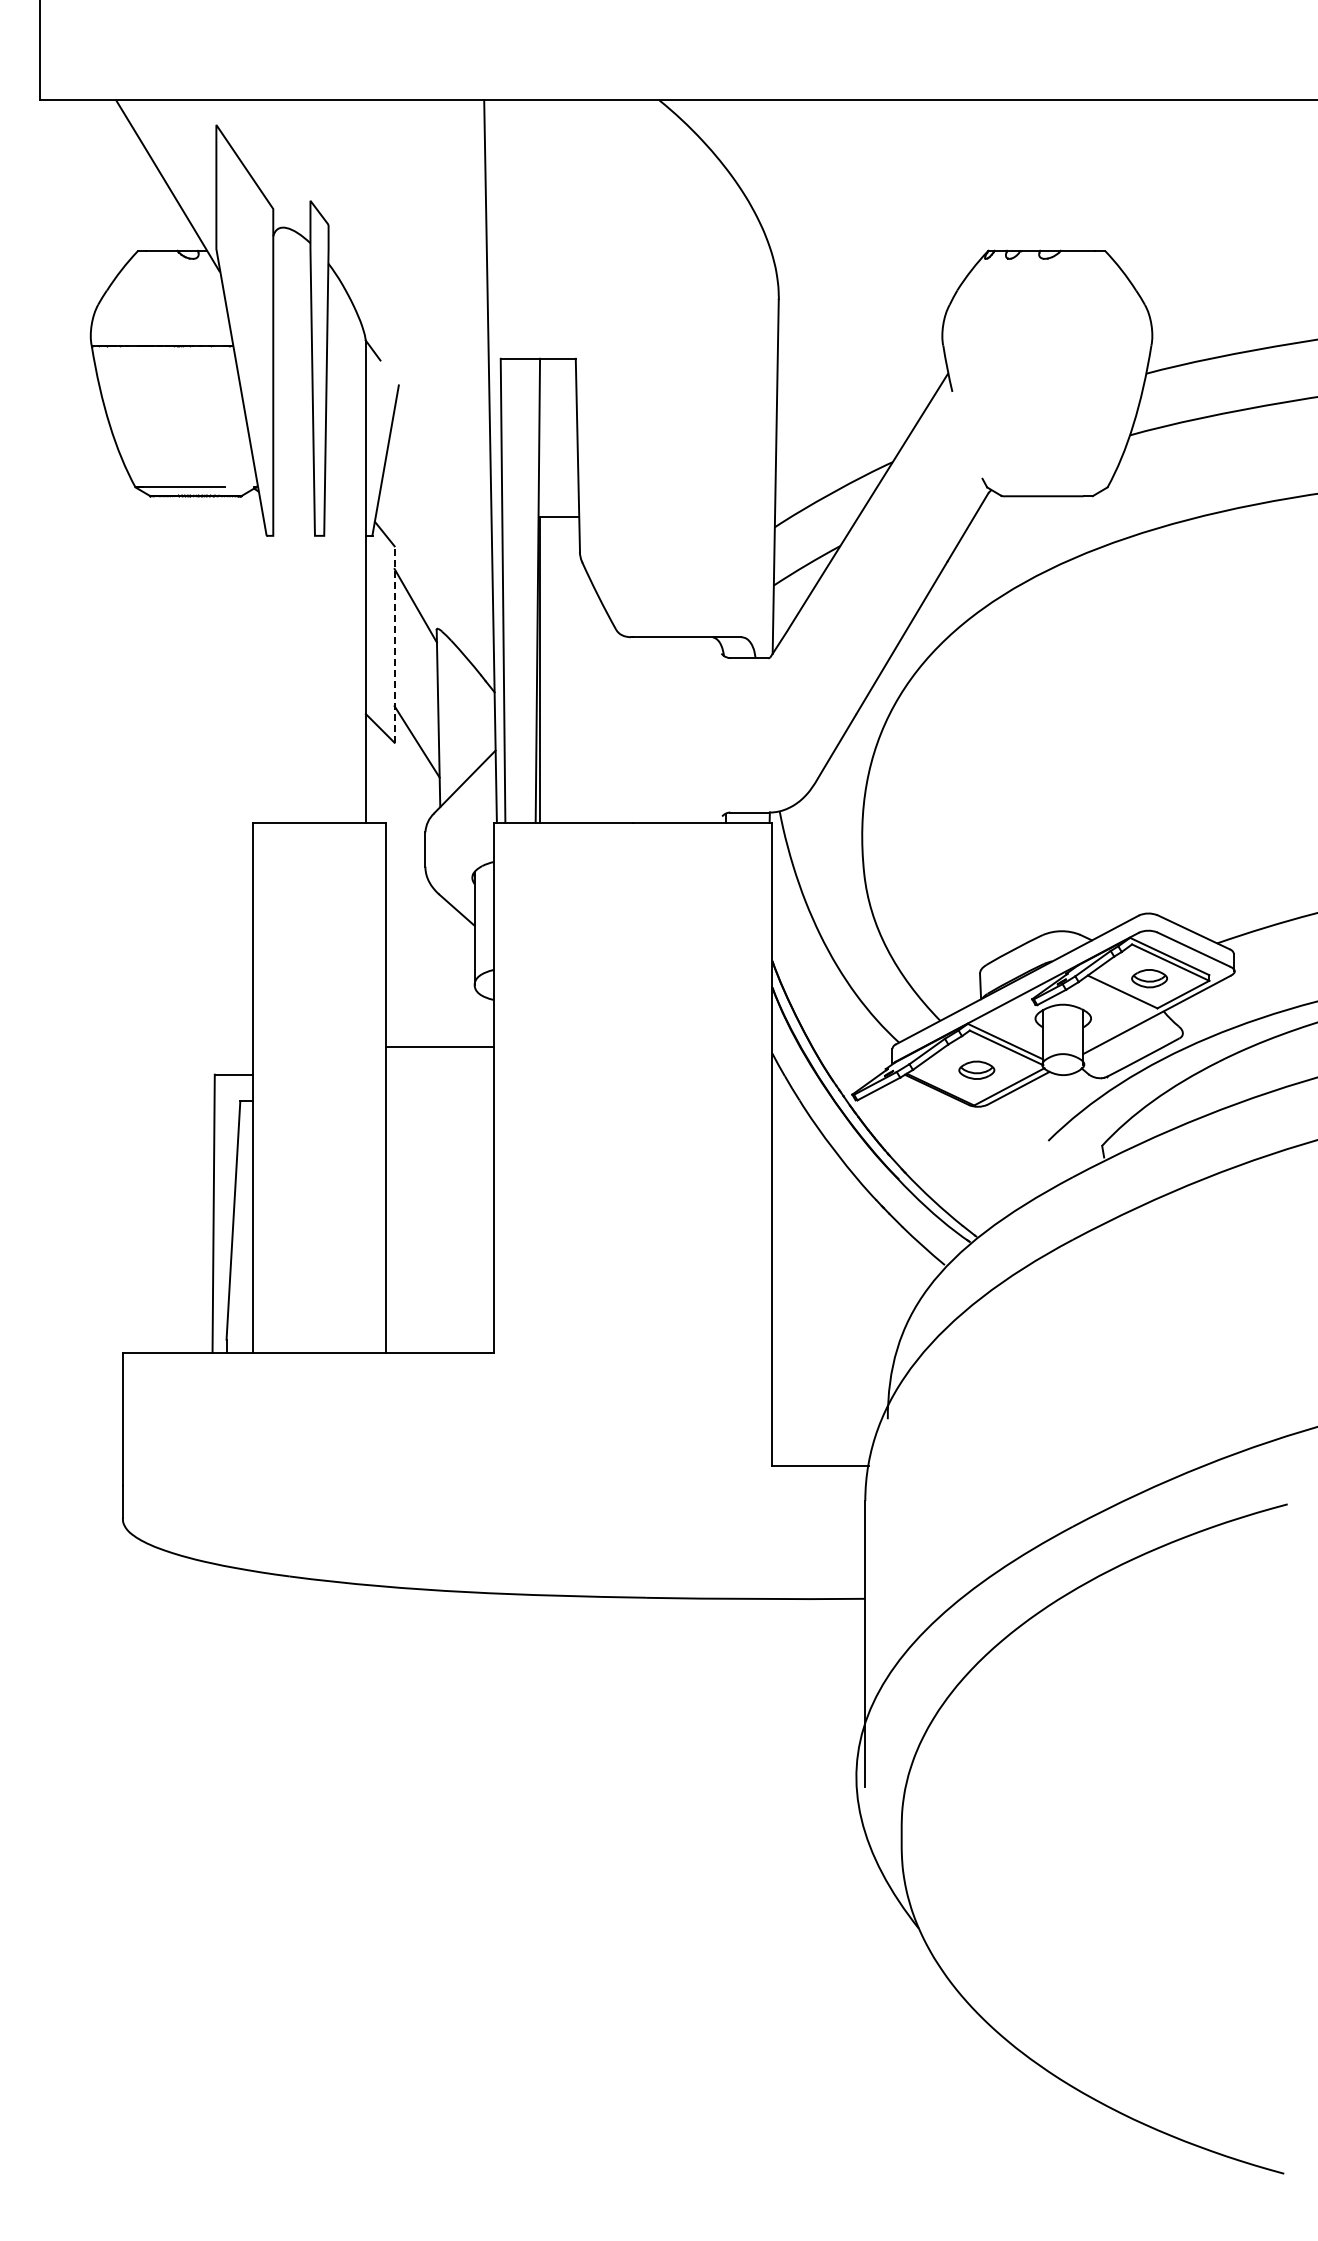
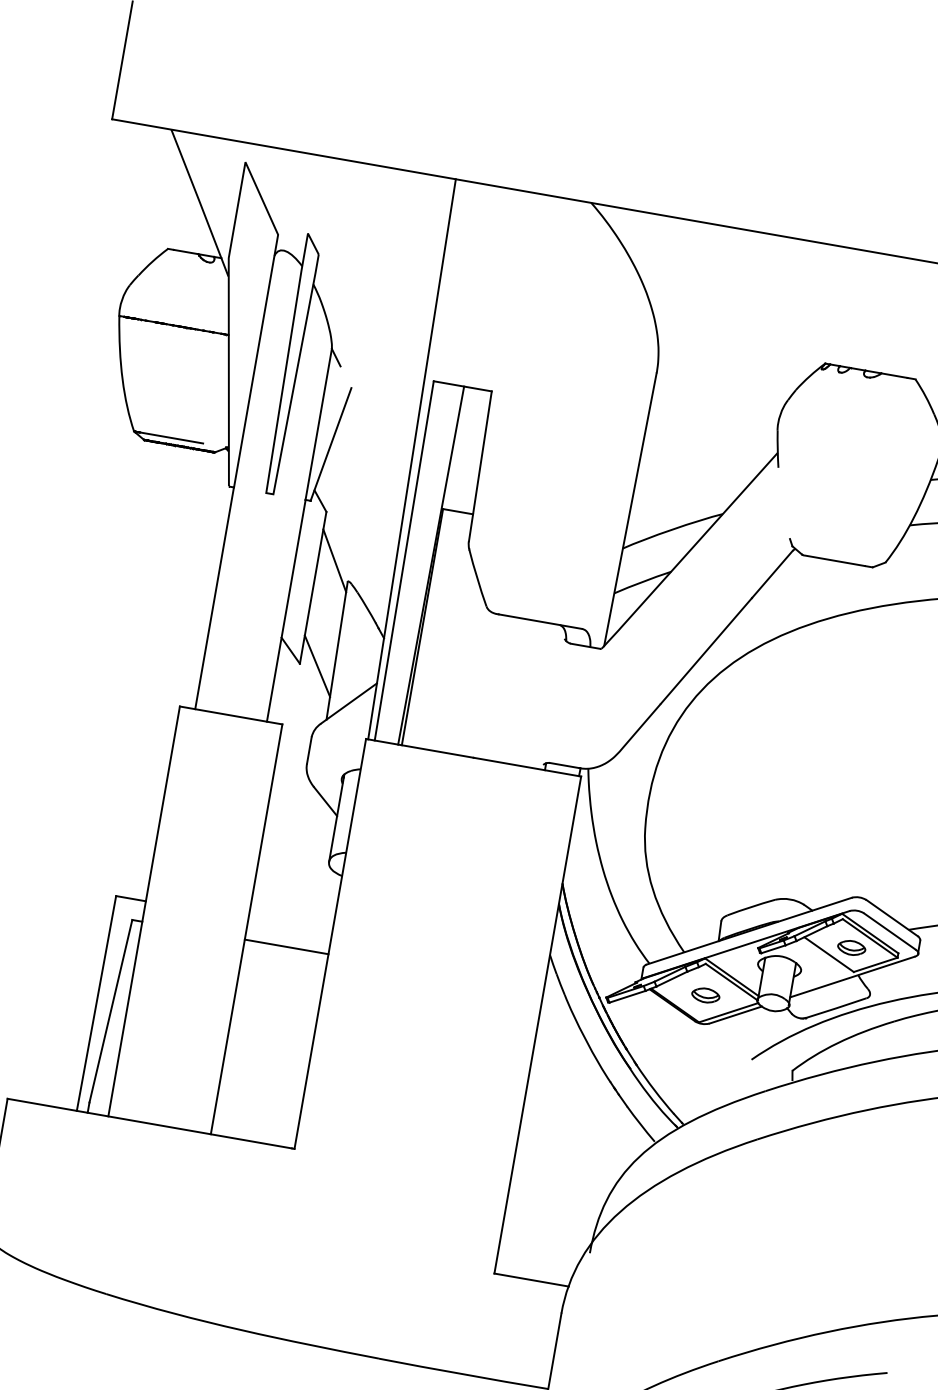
line: (394, 644) -> (313, 587), dashed -> solid
line: (273, 678) -> (214, 597), added
line: (439, 1047) -> (286, 947), moved

